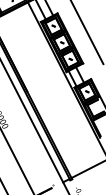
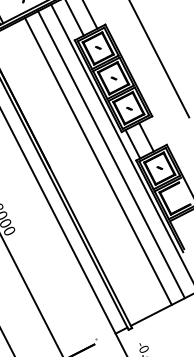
line: (60, 84) -> (110, 154), added
line: (53, 87) -> (97, 160), added

